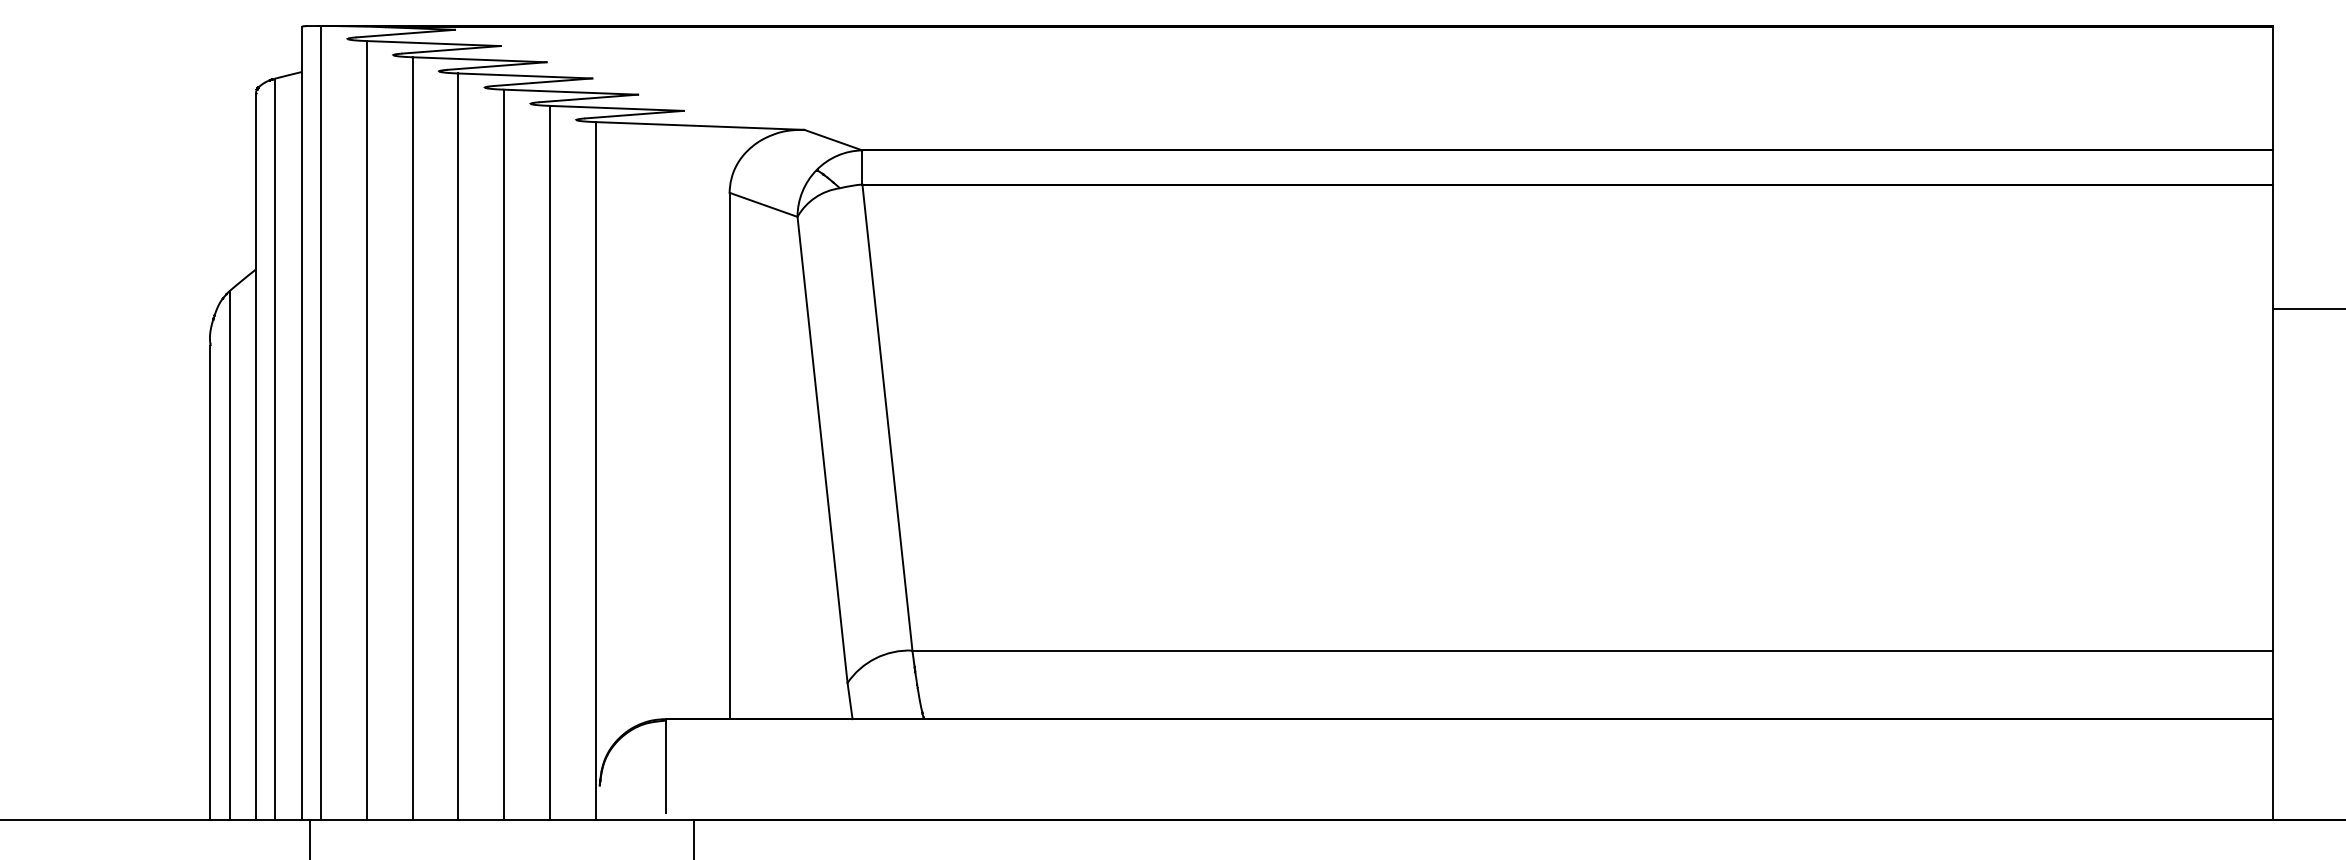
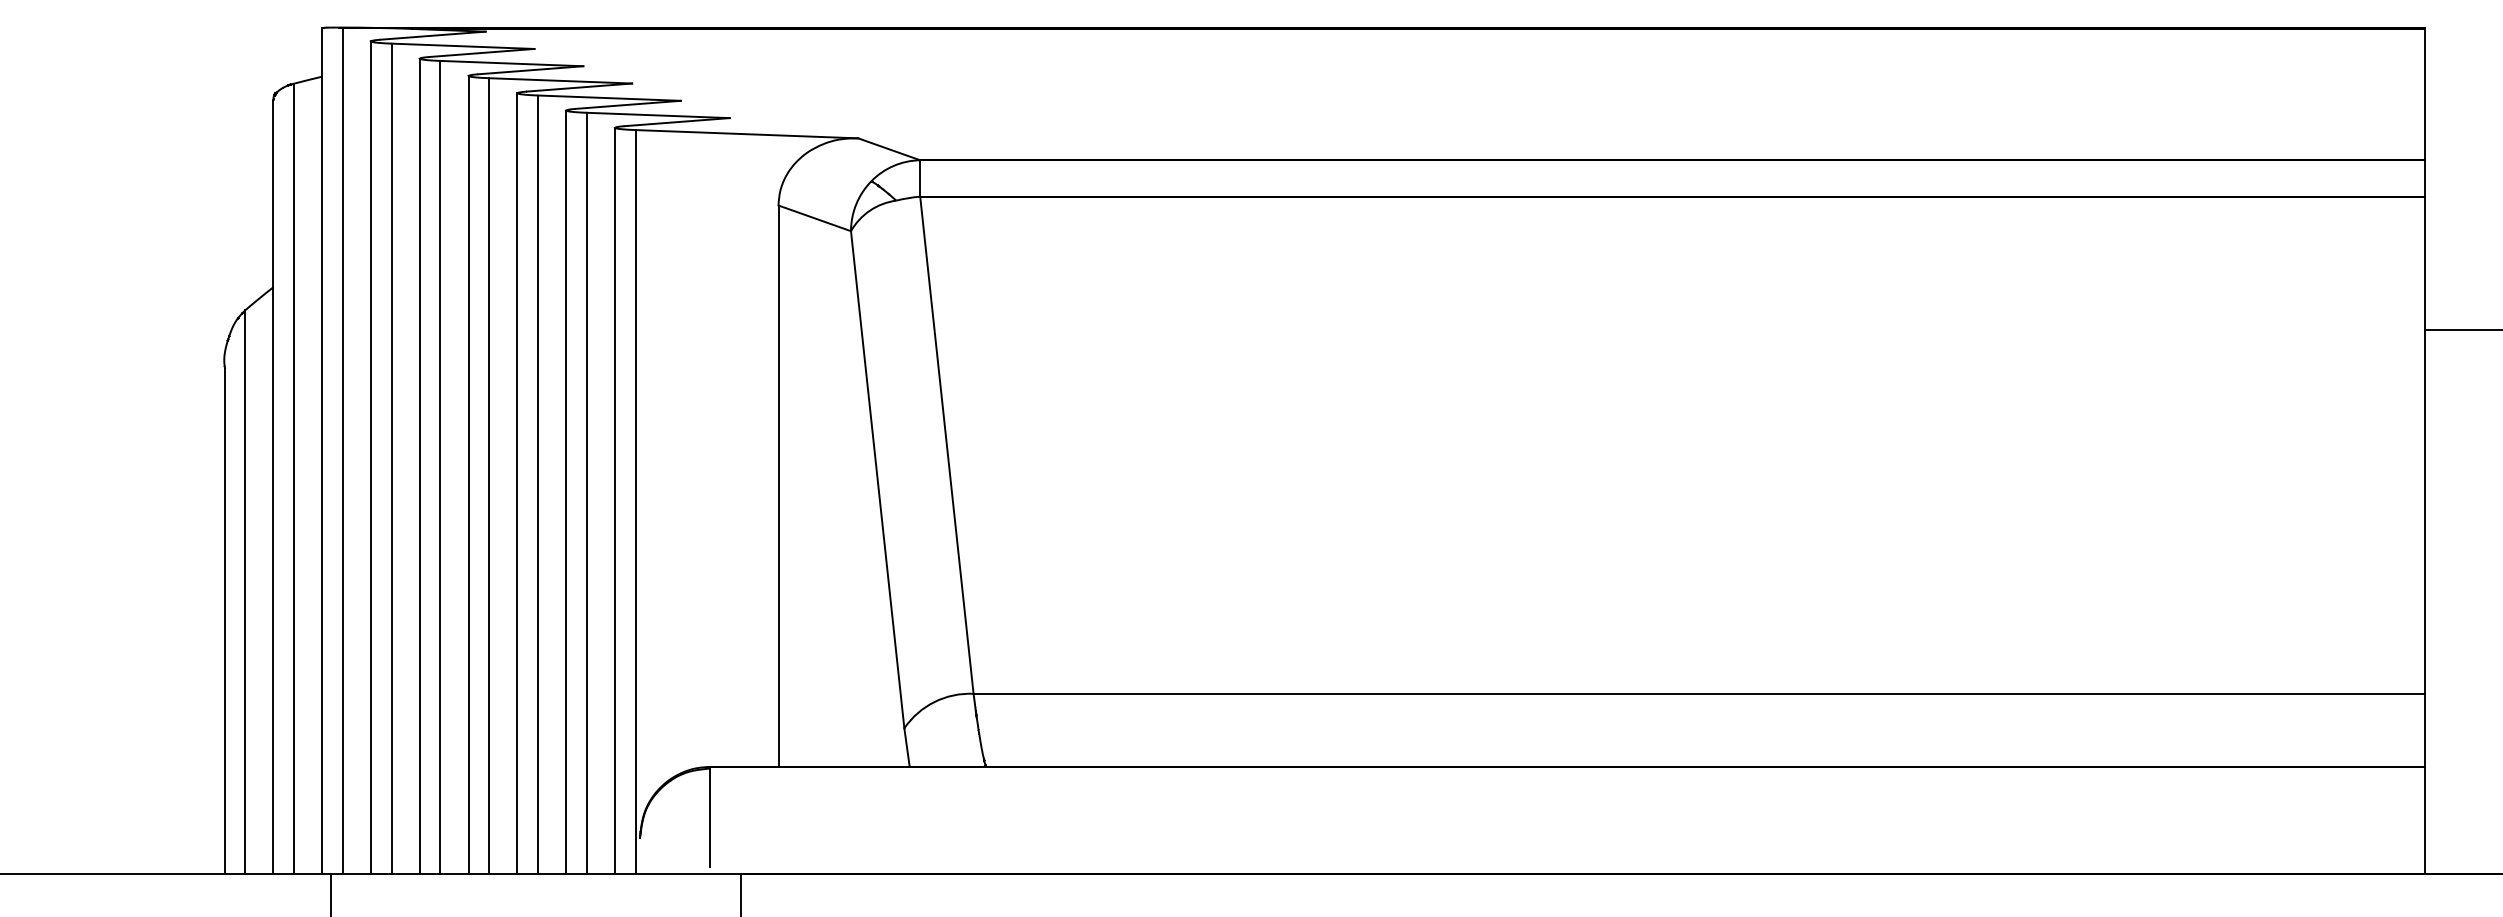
line: (348, 429) -> (371, 457), added
line: (393, 437) -> (419, 466), added
line: (438, 445) -> (468, 474), added
line: (484, 453) -> (517, 483), added
line: (530, 461) -> (566, 492), added
line: (576, 469) -> (615, 500), added

